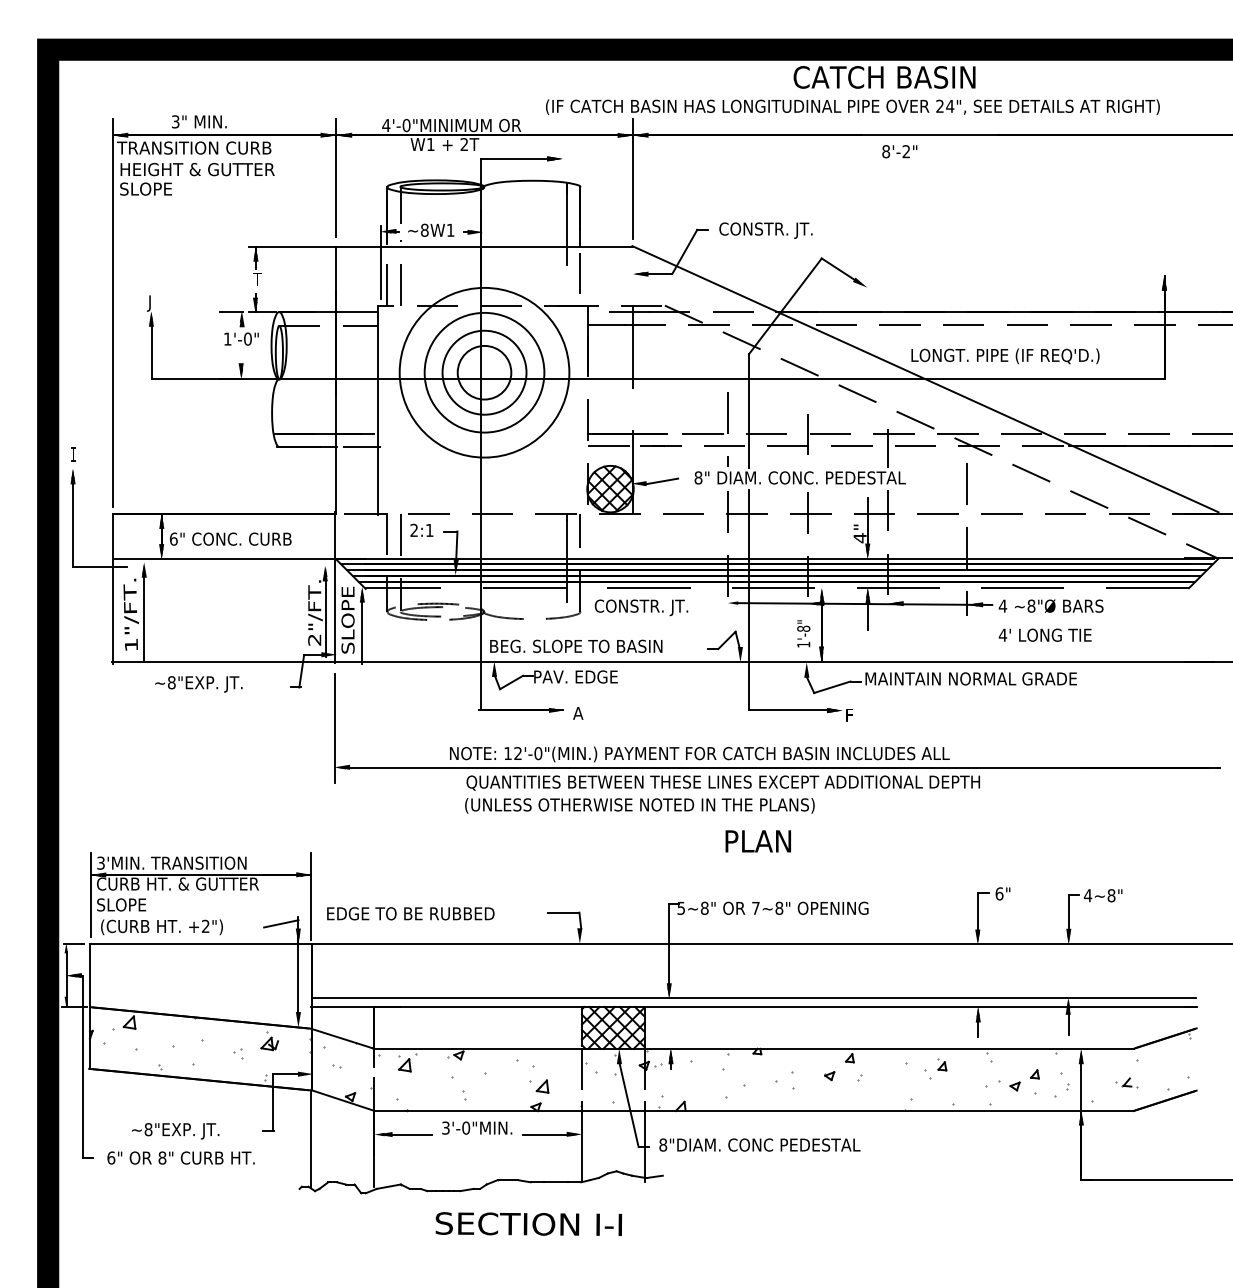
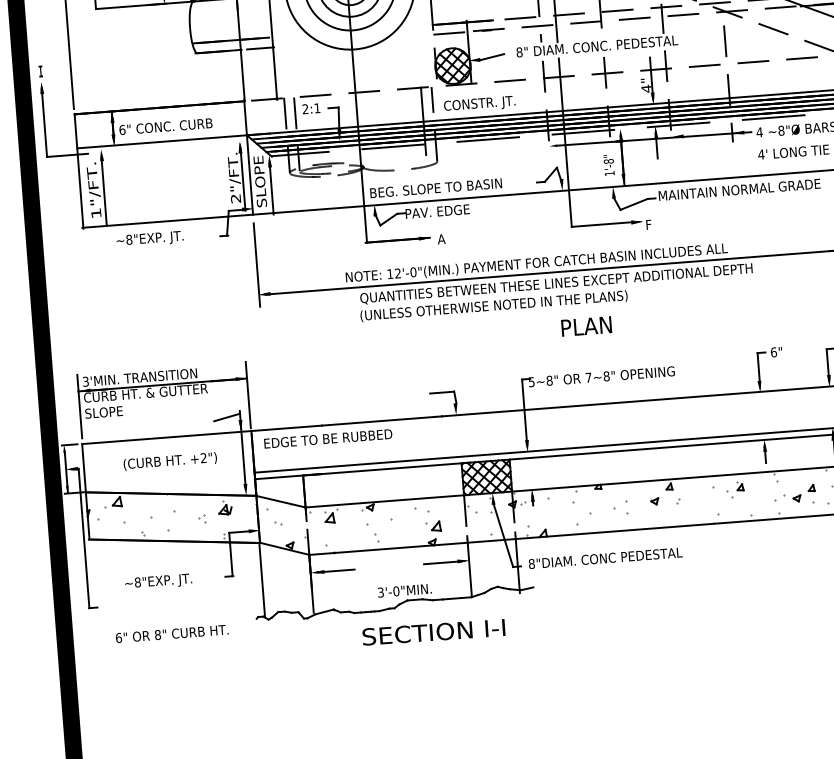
text: (641, 607) -> (479, 104), moved
text: (410, 913) -> (328, 438), moved
text: (161, 927) -> (169, 461), moved
text: (477, 1127) -> (404, 590), moved
text: (180, 1157) -> (171, 633), moved

